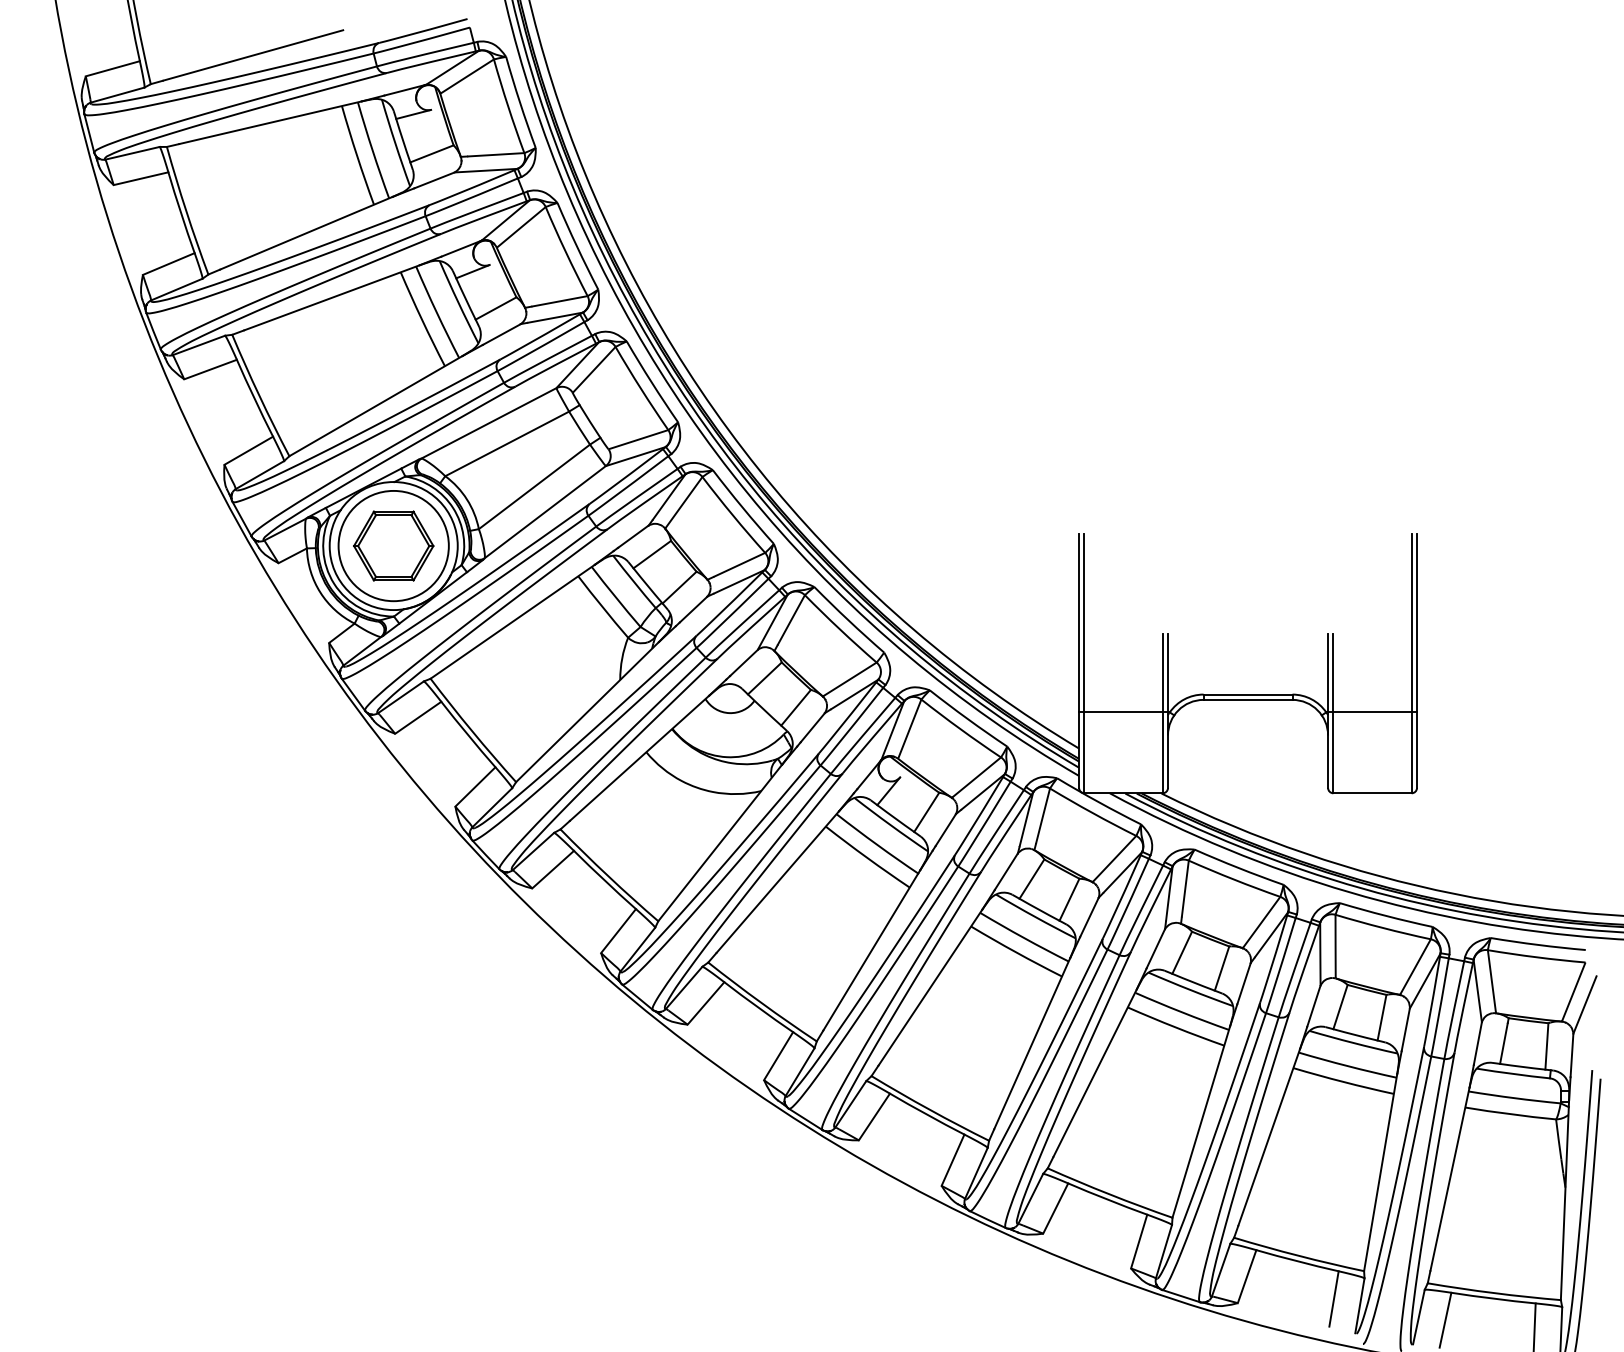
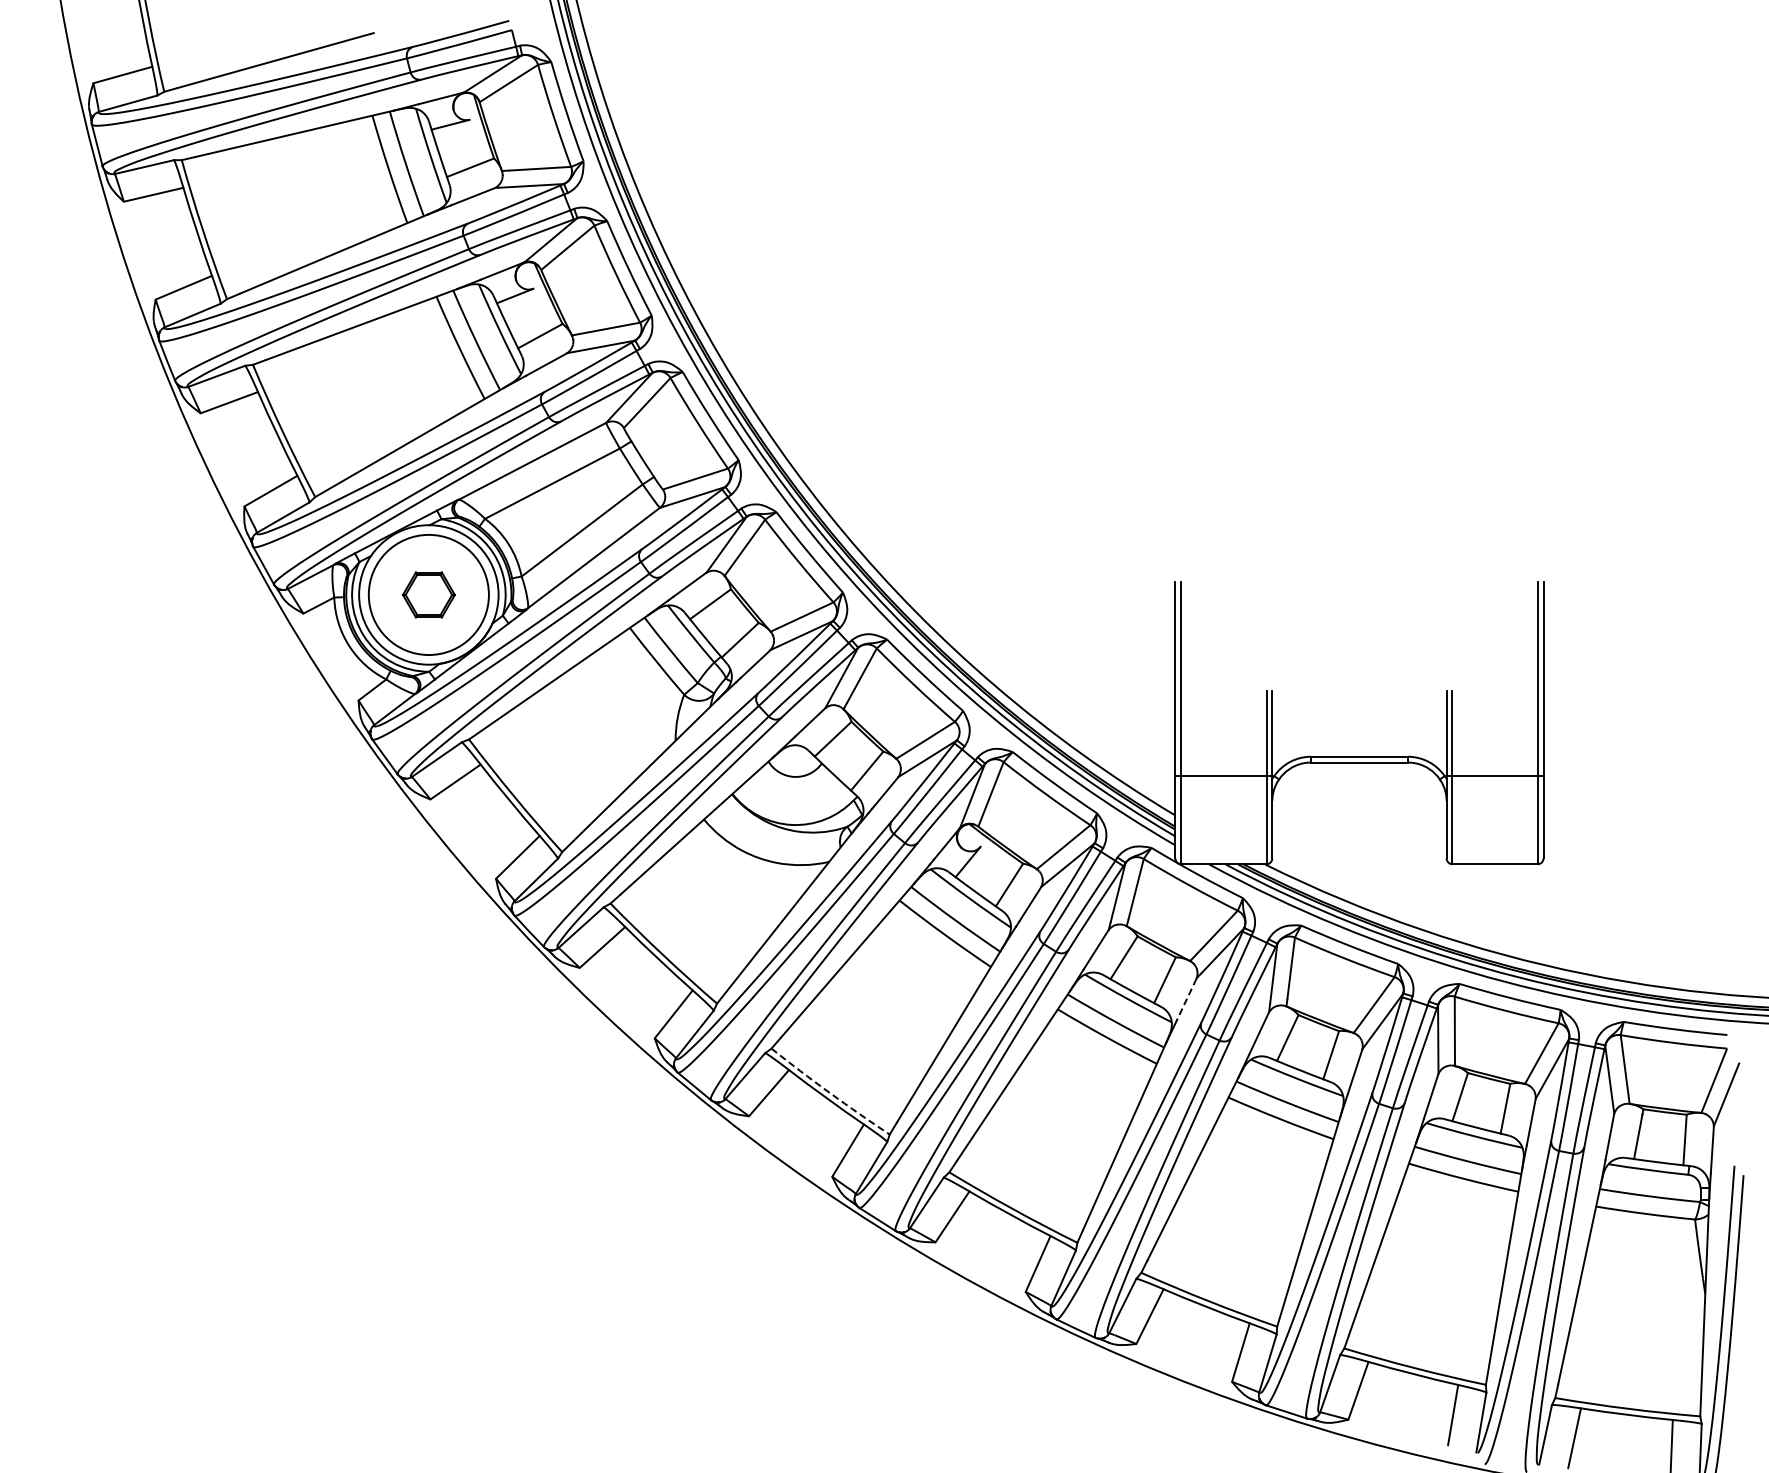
part: (393, 545) -> (428, 594), size x0.6
line: (1089, 918) -> (1186, 1000), solid -> dashed
arc: (761, 1002) -> (829, 1092), solid -> dashed

